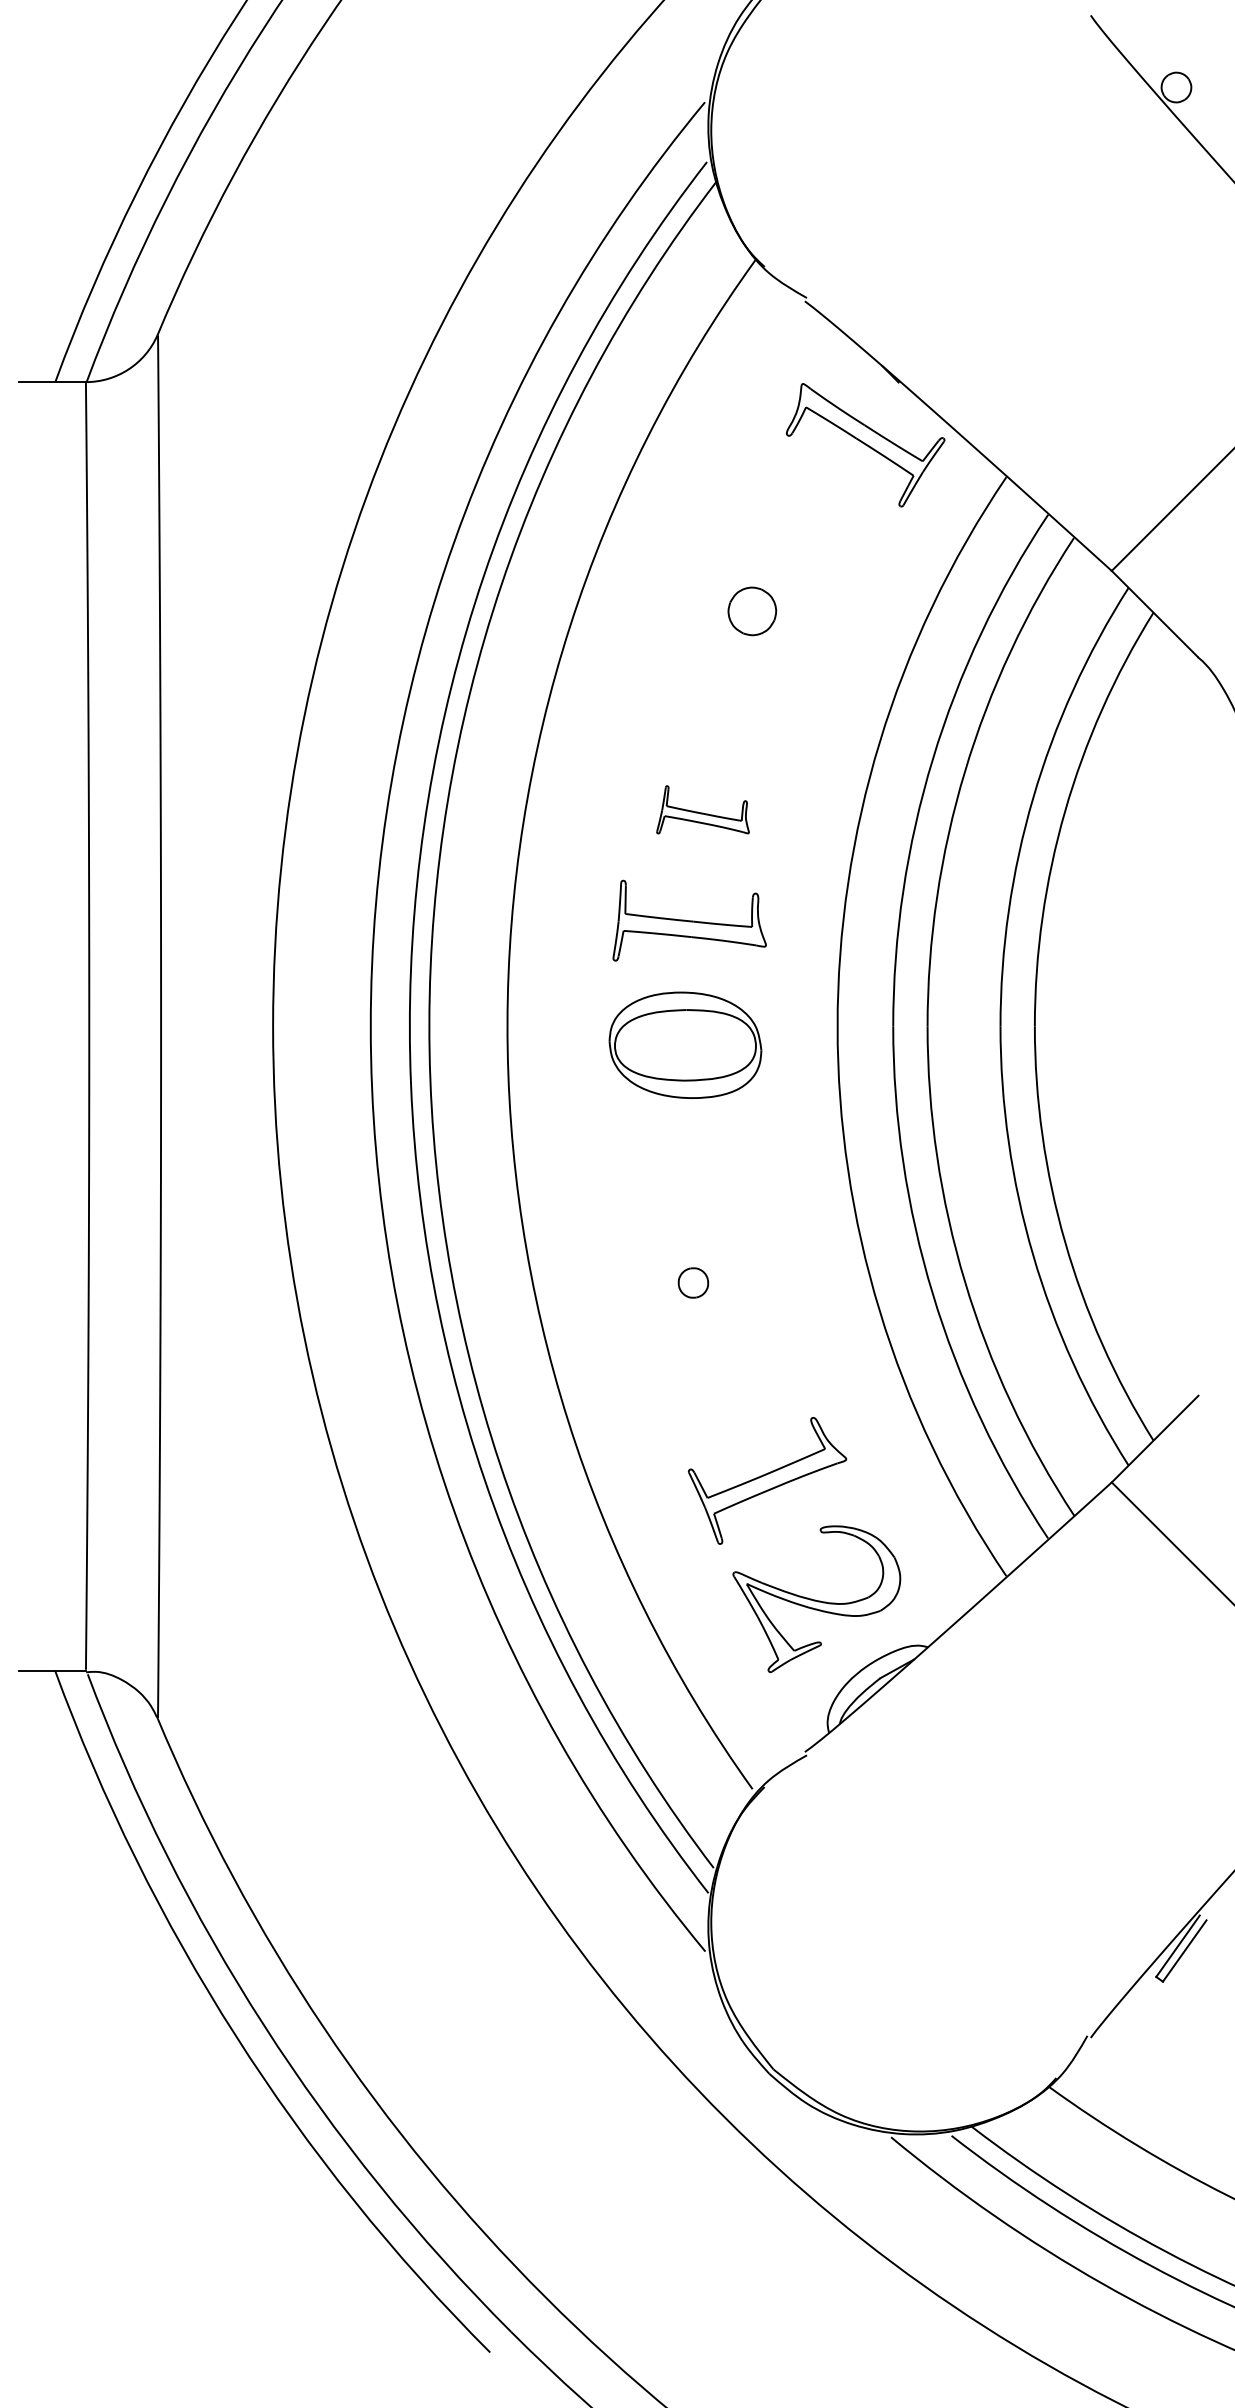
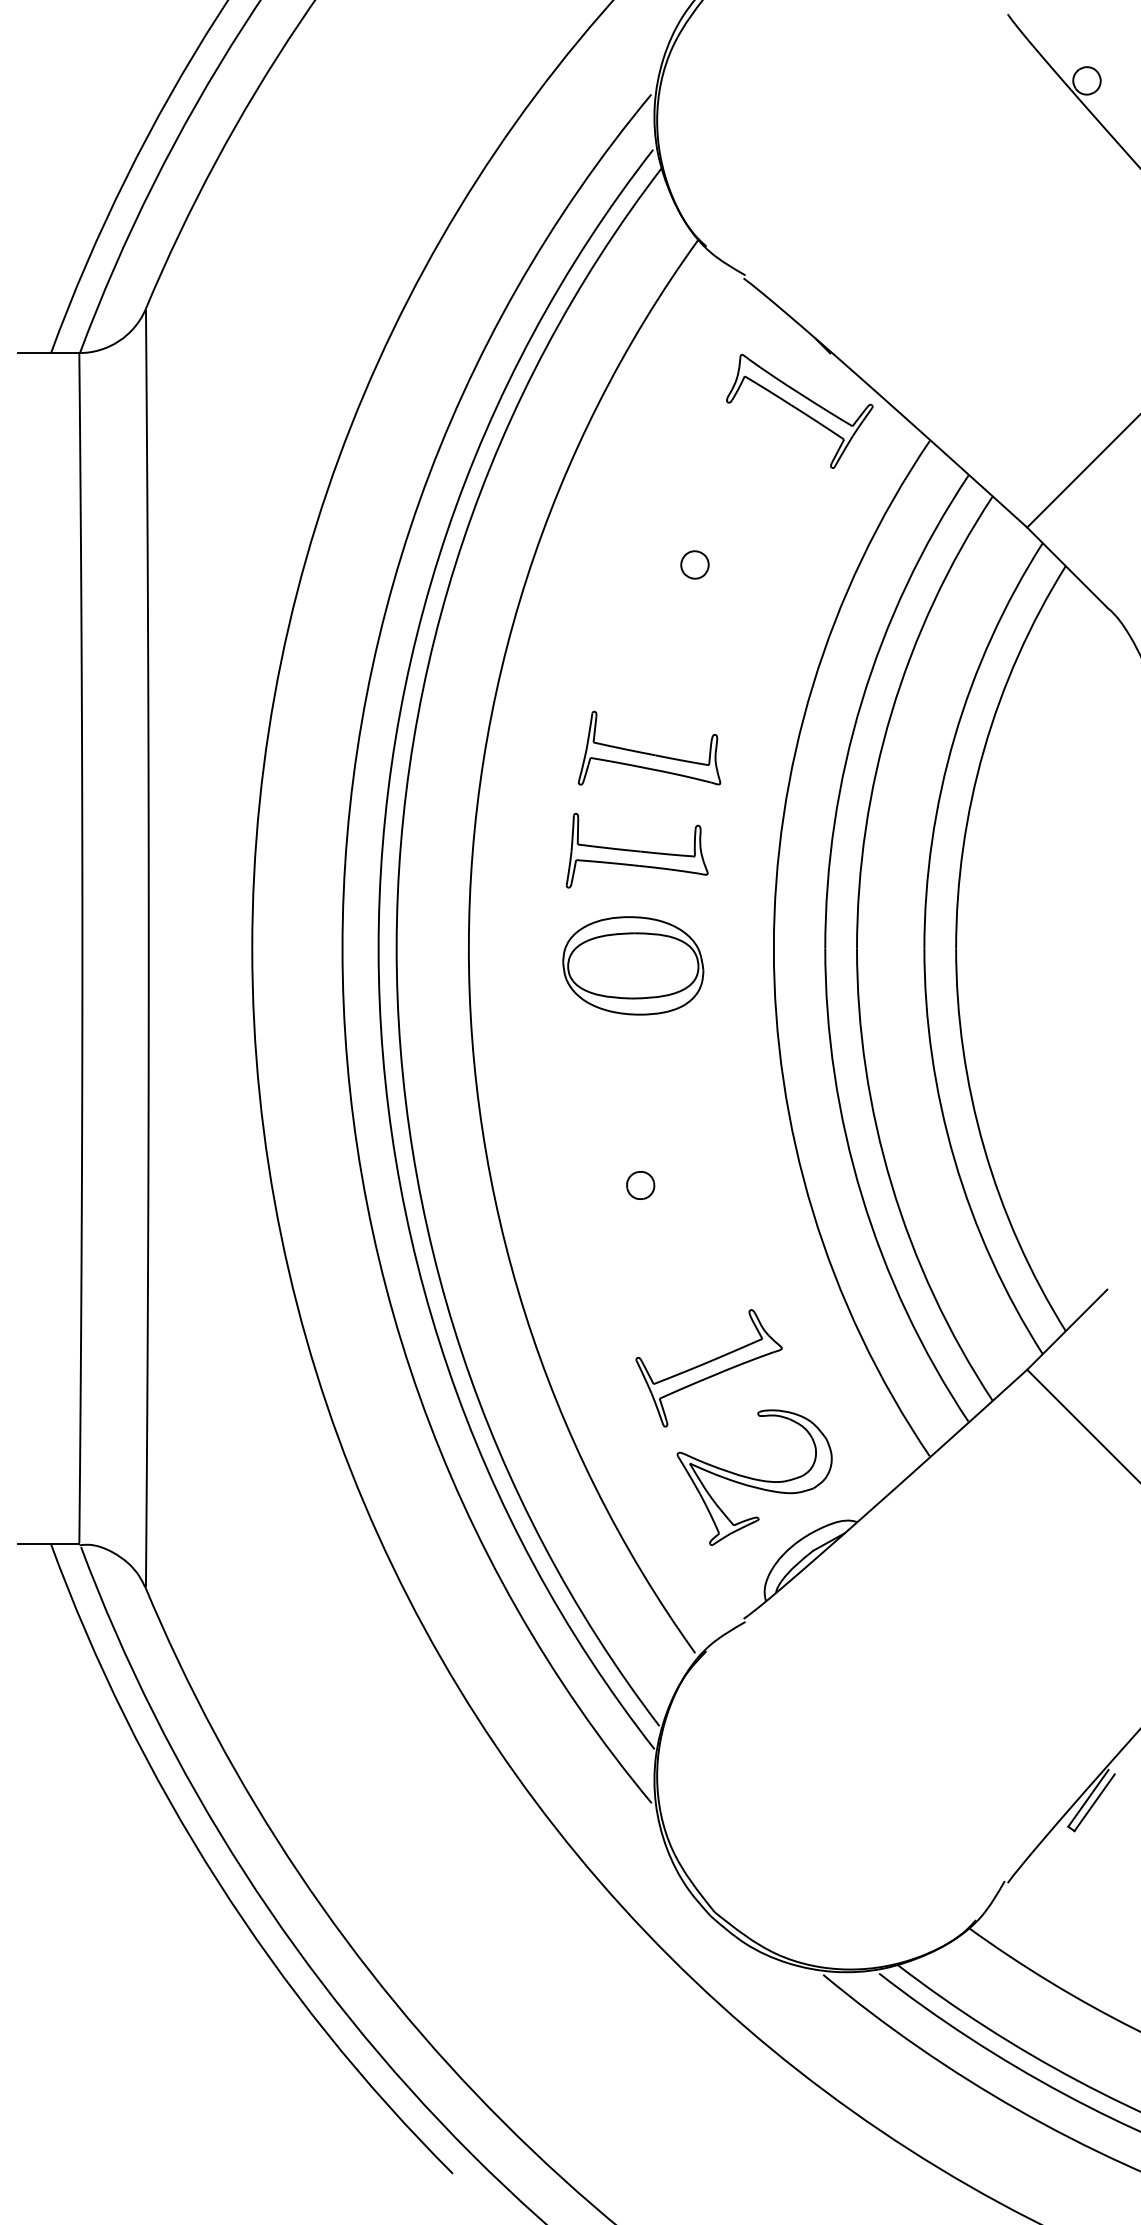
part: (751, 611) -> (694, 565), size x0.62
part: (702, 809) -> (649, 747), size x1.67

